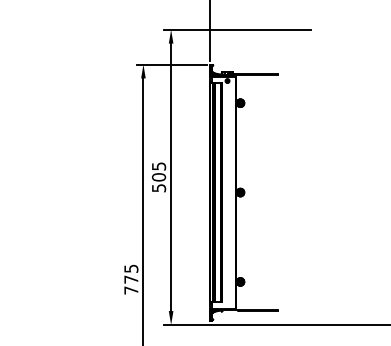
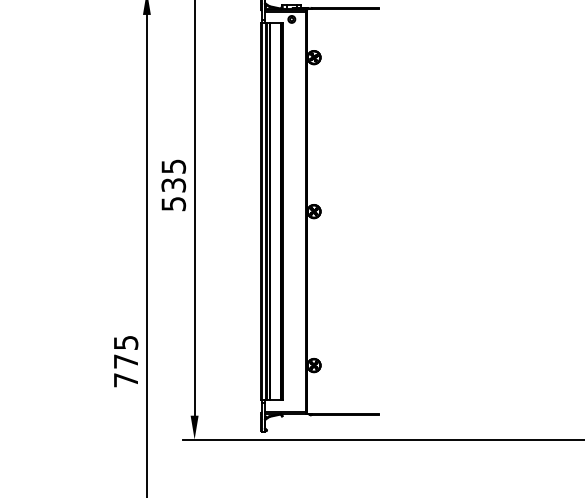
text: (159, 177) -> (174, 185), 505 -> 535

